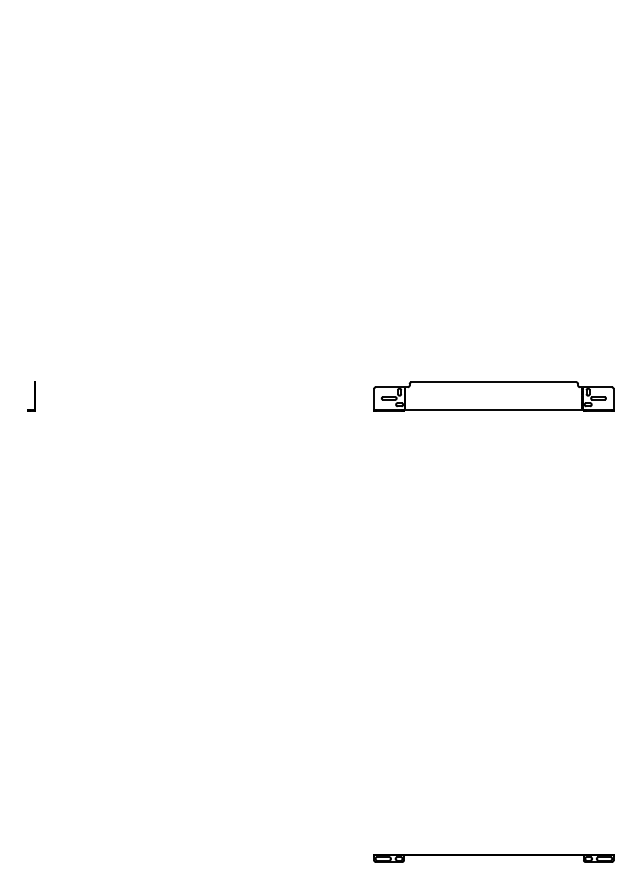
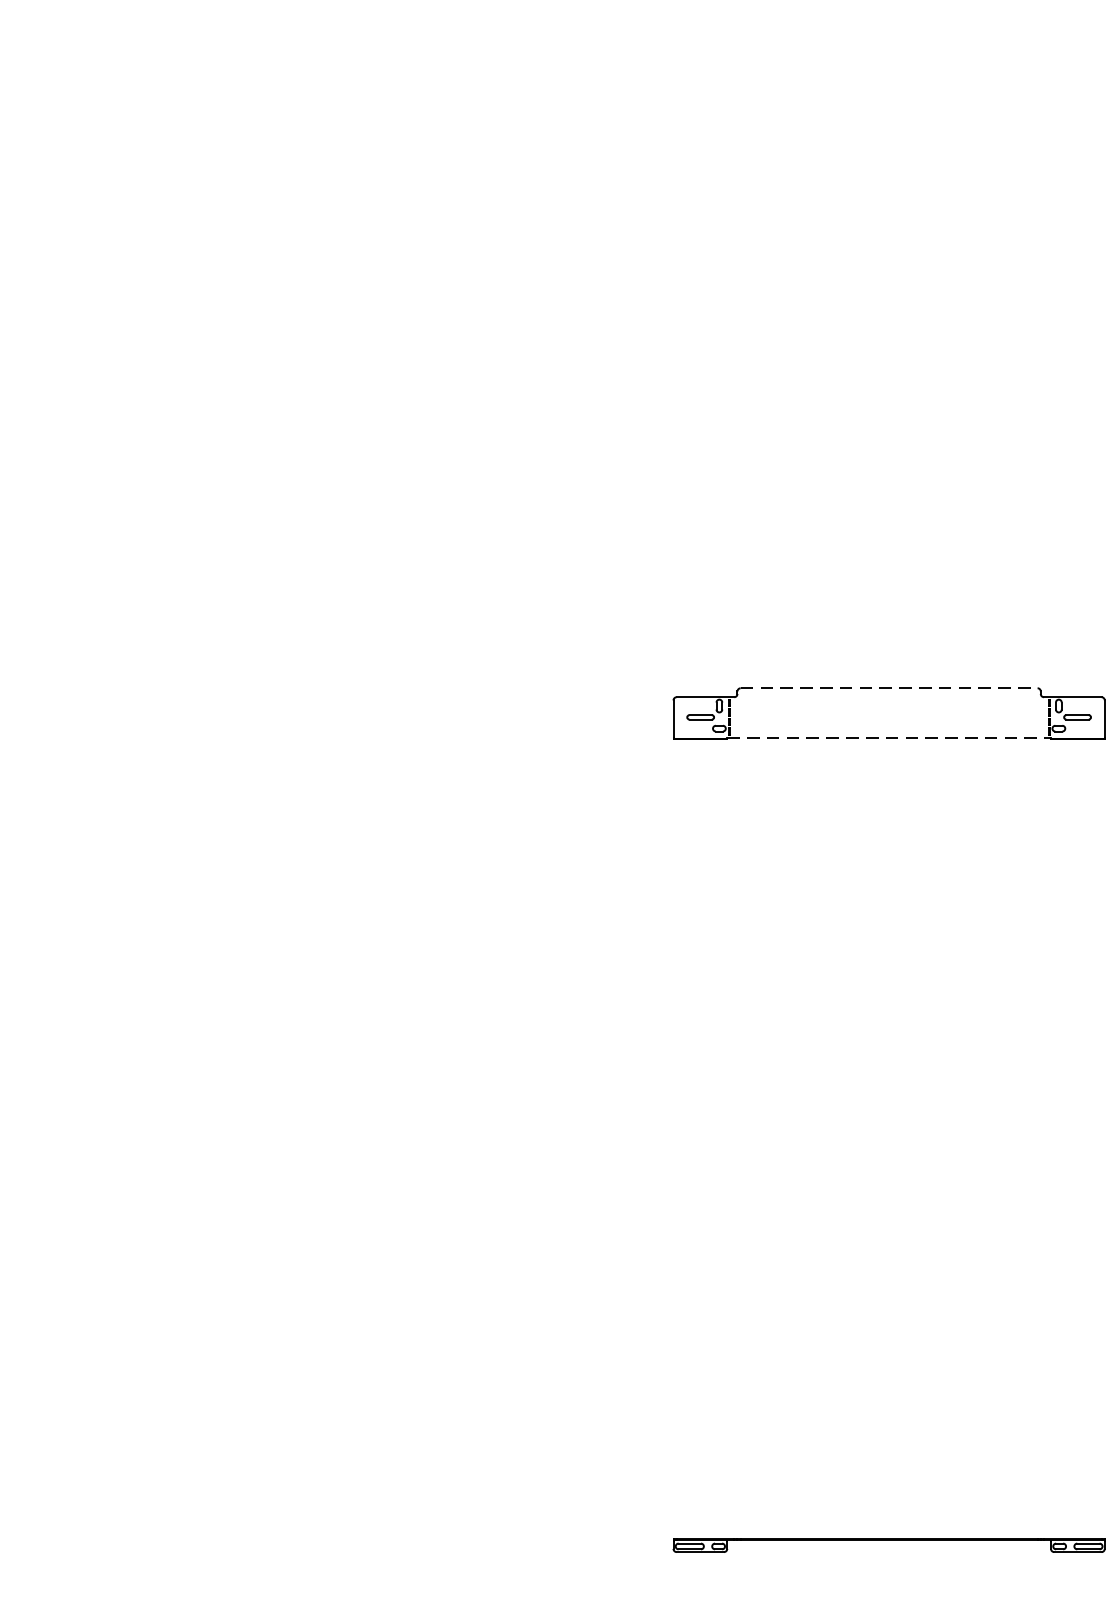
line: (494, 382) -> (890, 688), solid -> dashed
part: (31, 396) -> (56, 713), removed
line: (493, 409) -> (888, 737), solid -> dashed

